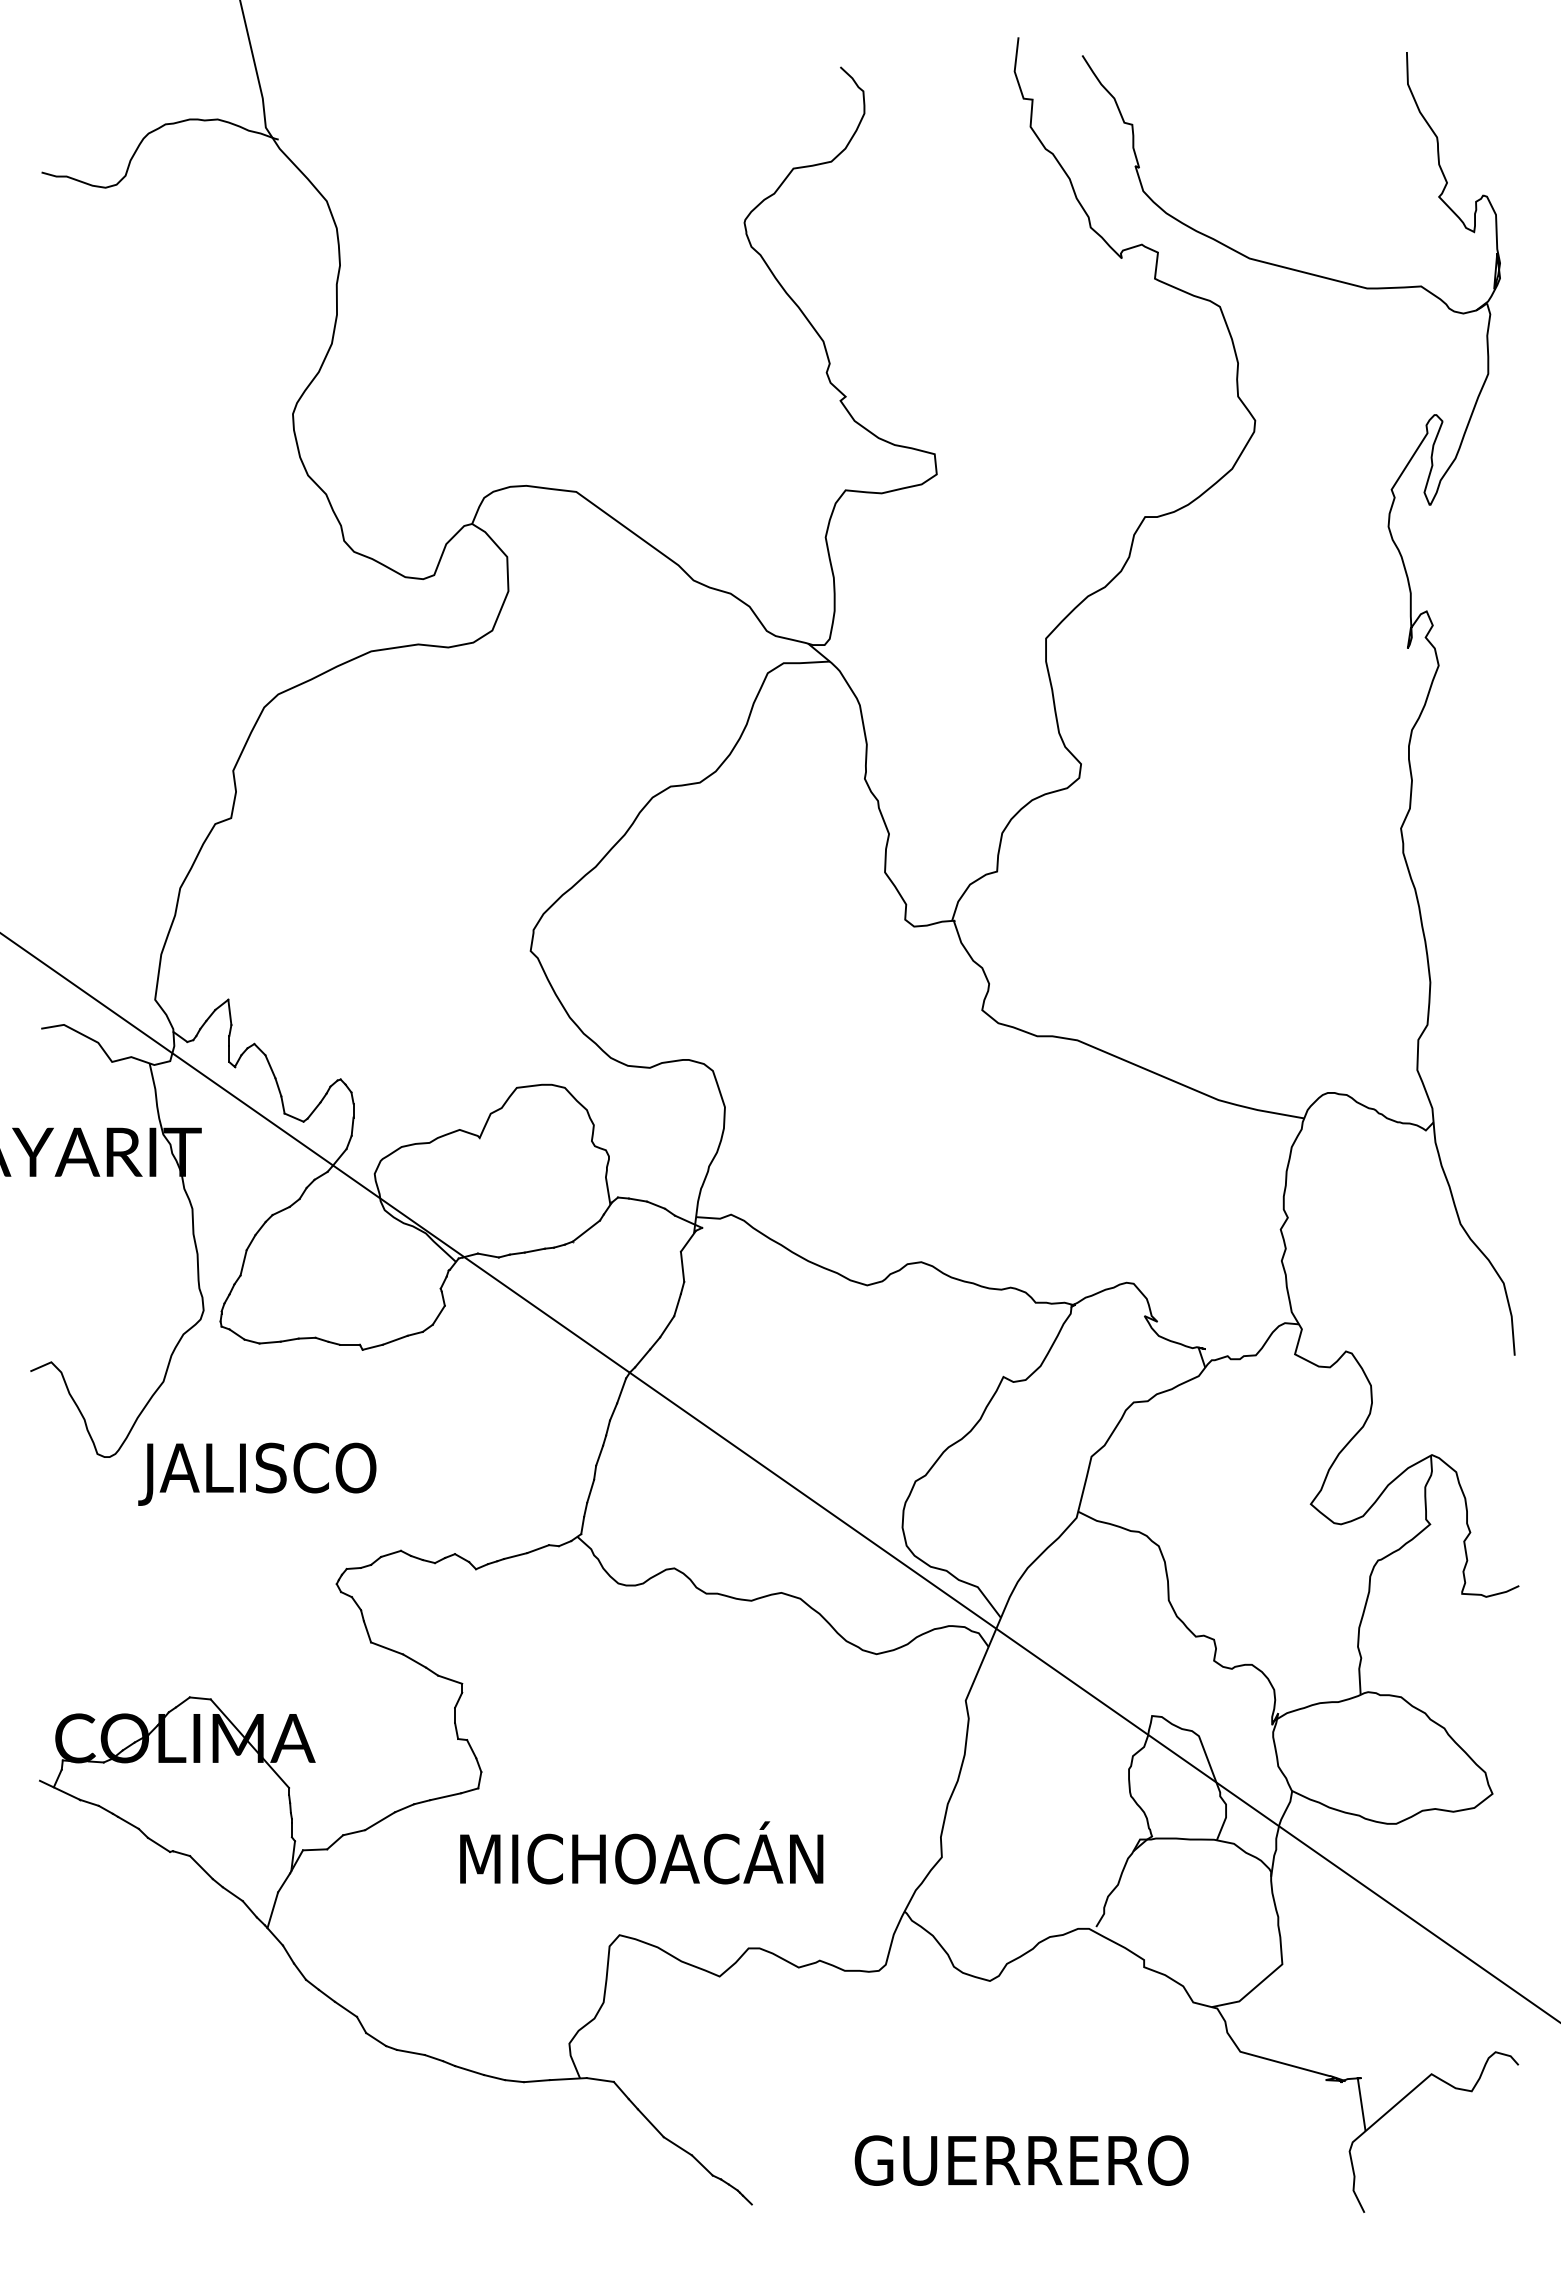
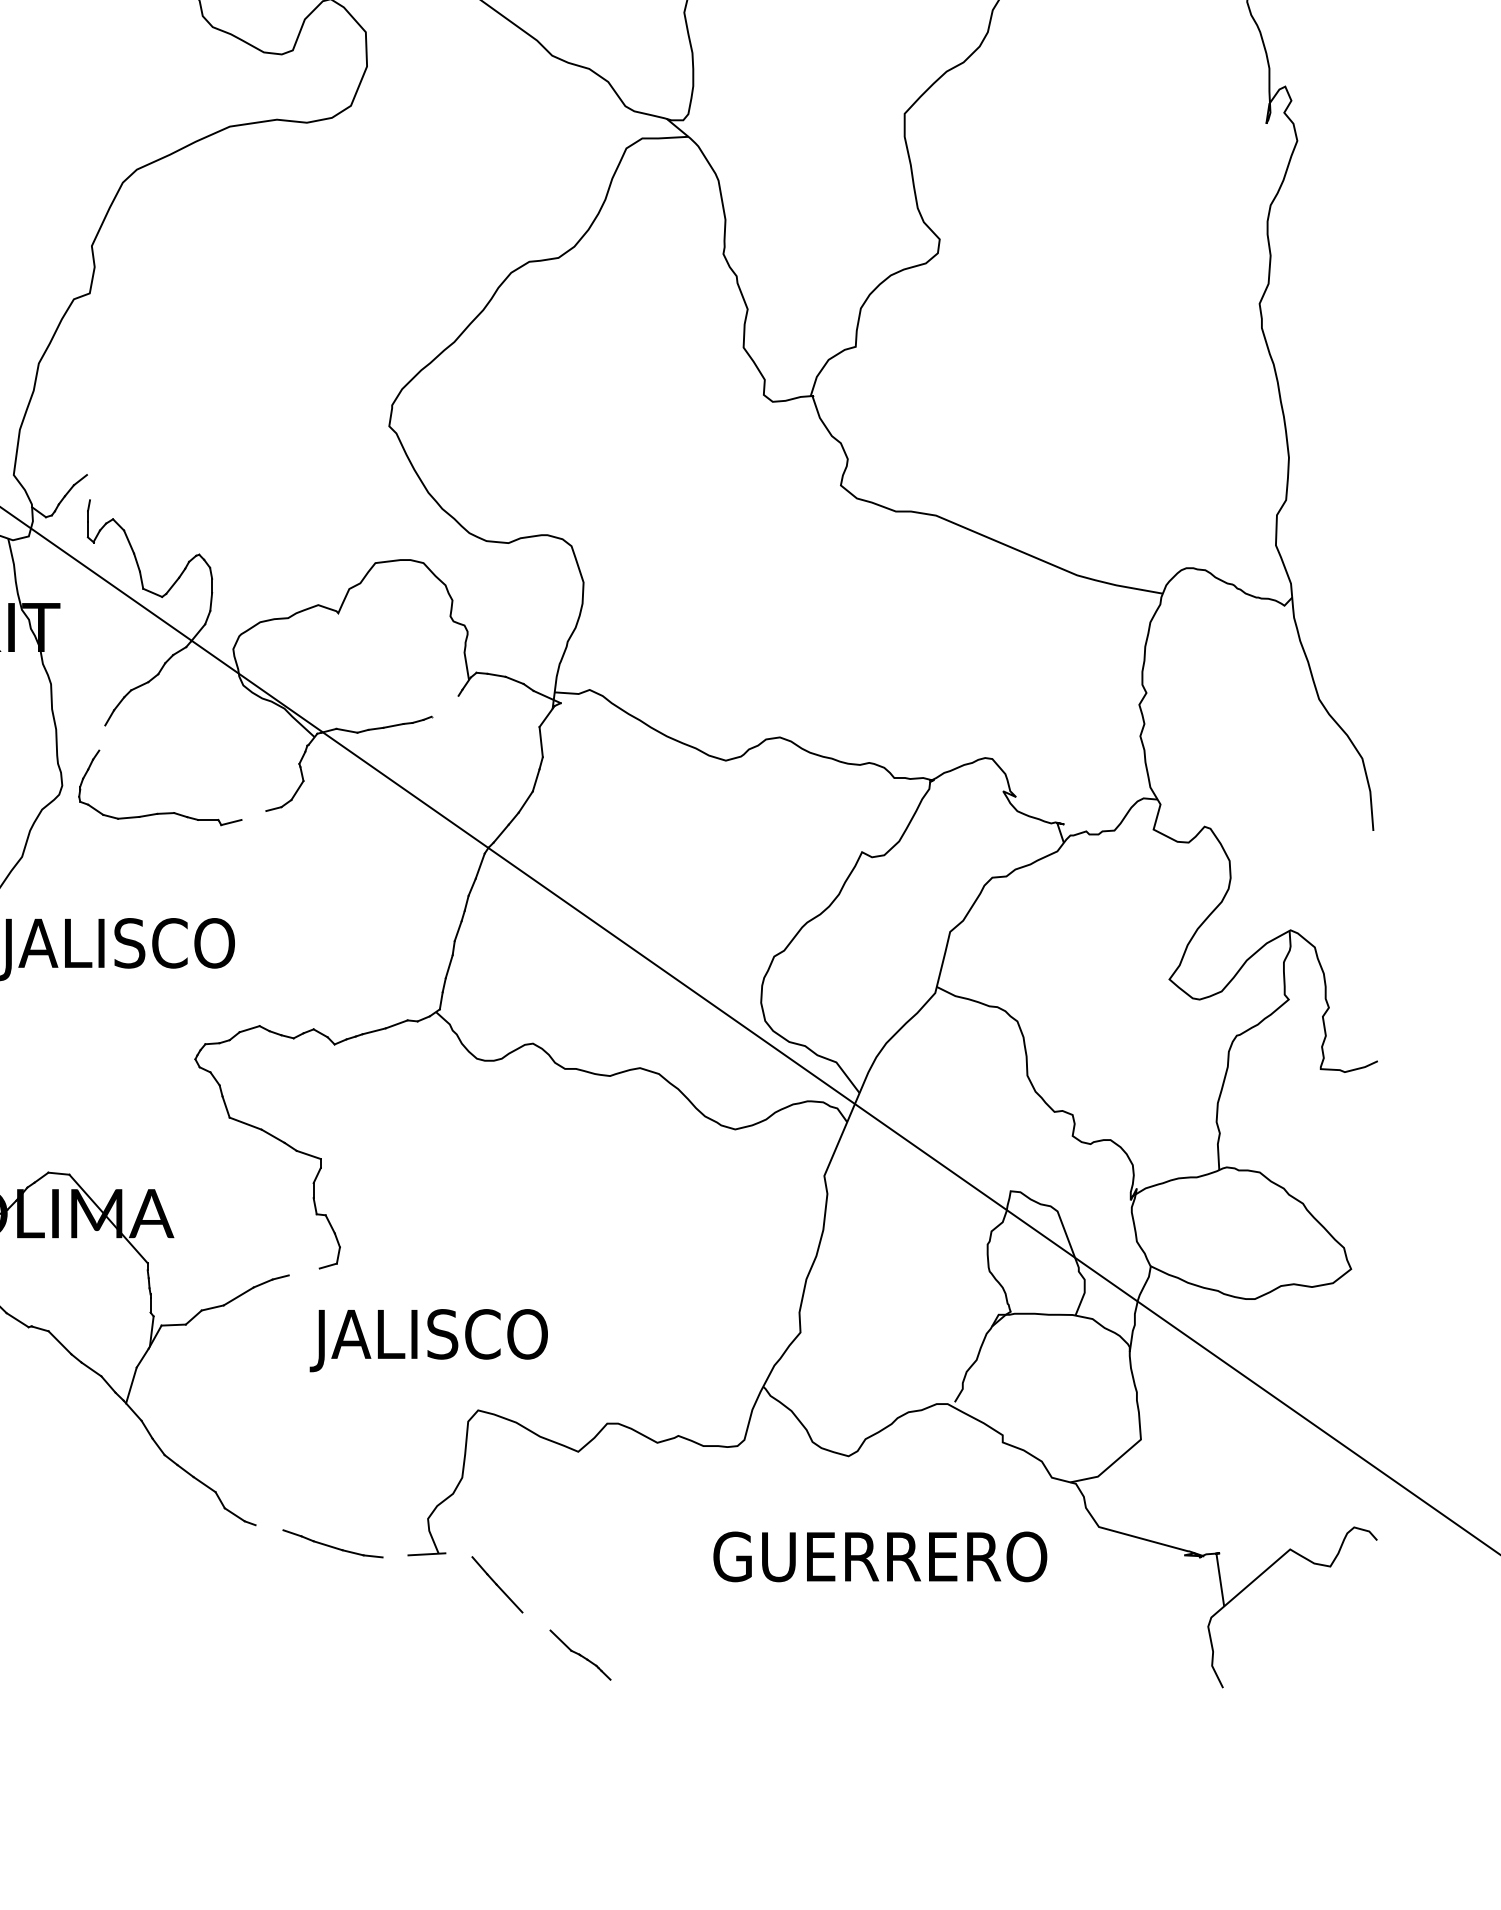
line: (229, 1012) -> (88, 487), removed
line: (586, 1230) -> (445, 705), removed
line: (243, 1262) -> (102, 737), removed
line: (394, 1339) -> (253, 814), removed
line: (445, 1796) -> (304, 1271), removed
text: (637, 1858) -> (496, 1333), MICHOACÁN -> JALISCO
line: (410, 2052) -> (269, 1527), removed
line: (599, 2079) -> (458, 1554), removed
line: (536, 2081) -> (395, 1556), removed
line: (677, 2146) -> (536, 1621), removed
text: (1021, 2160) -> (880, 1556), moved

